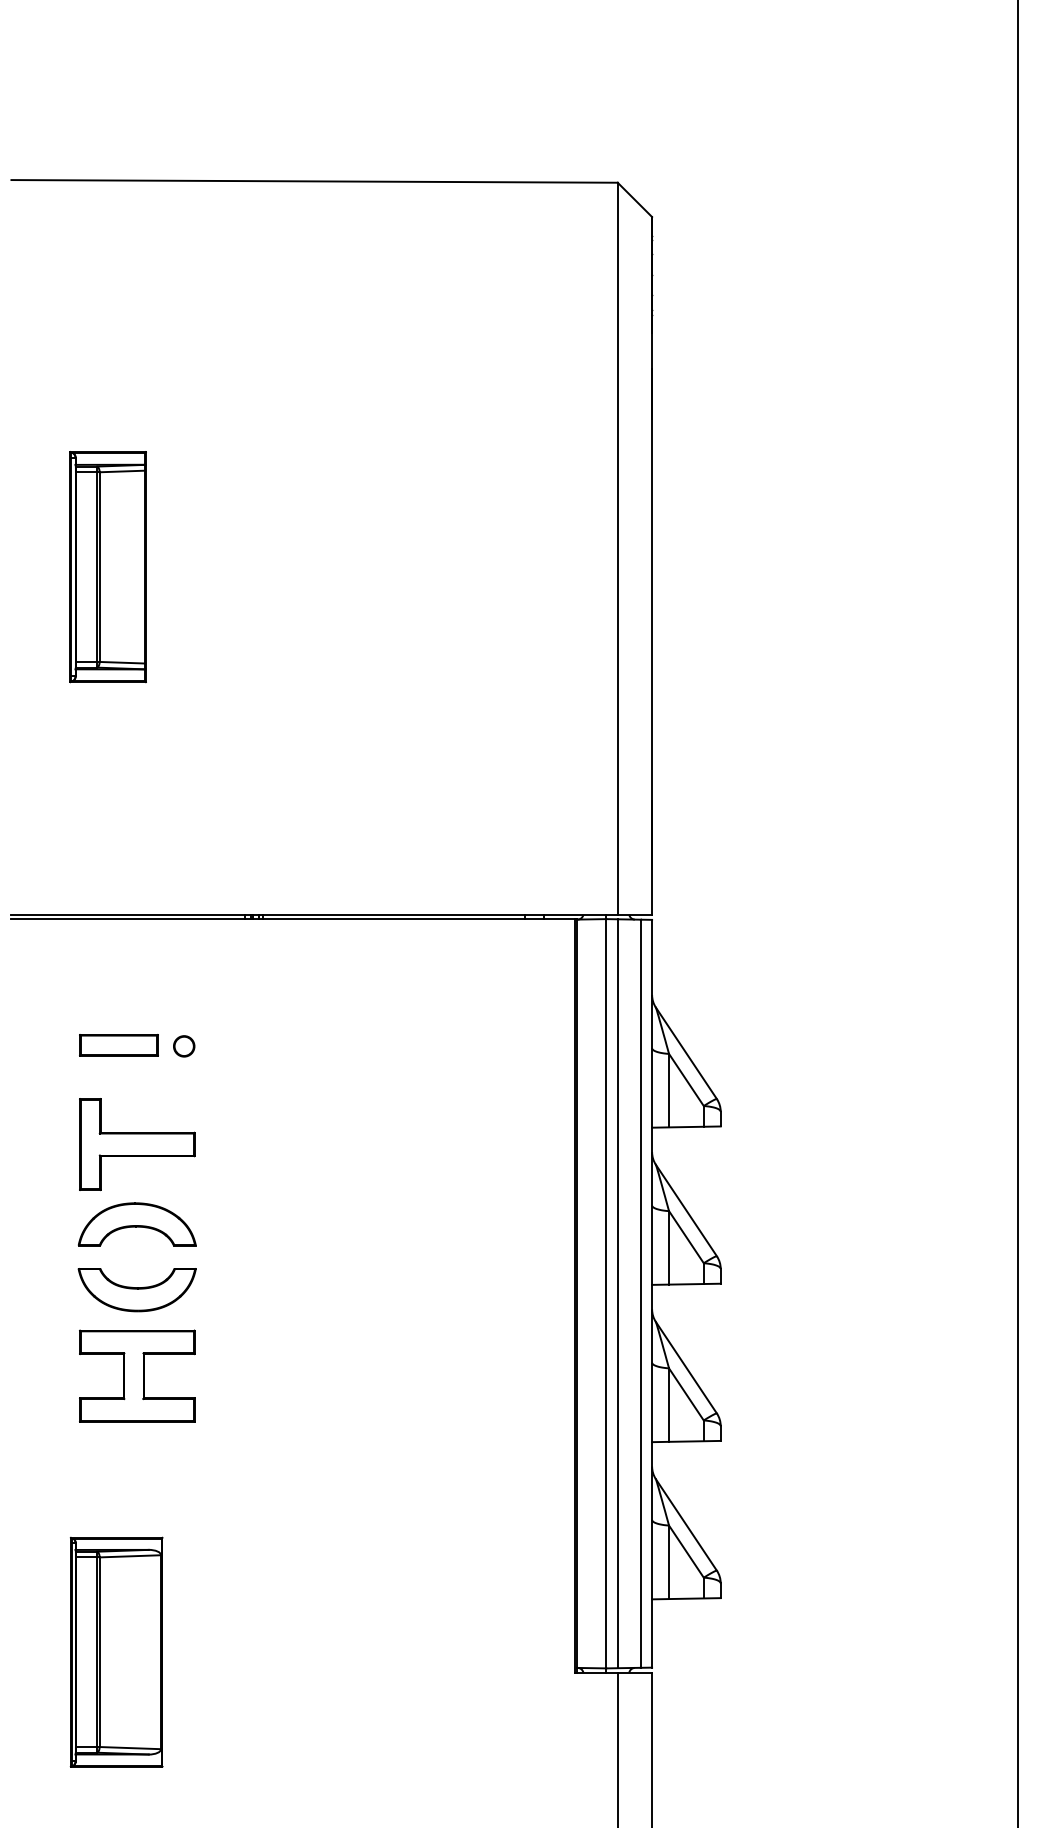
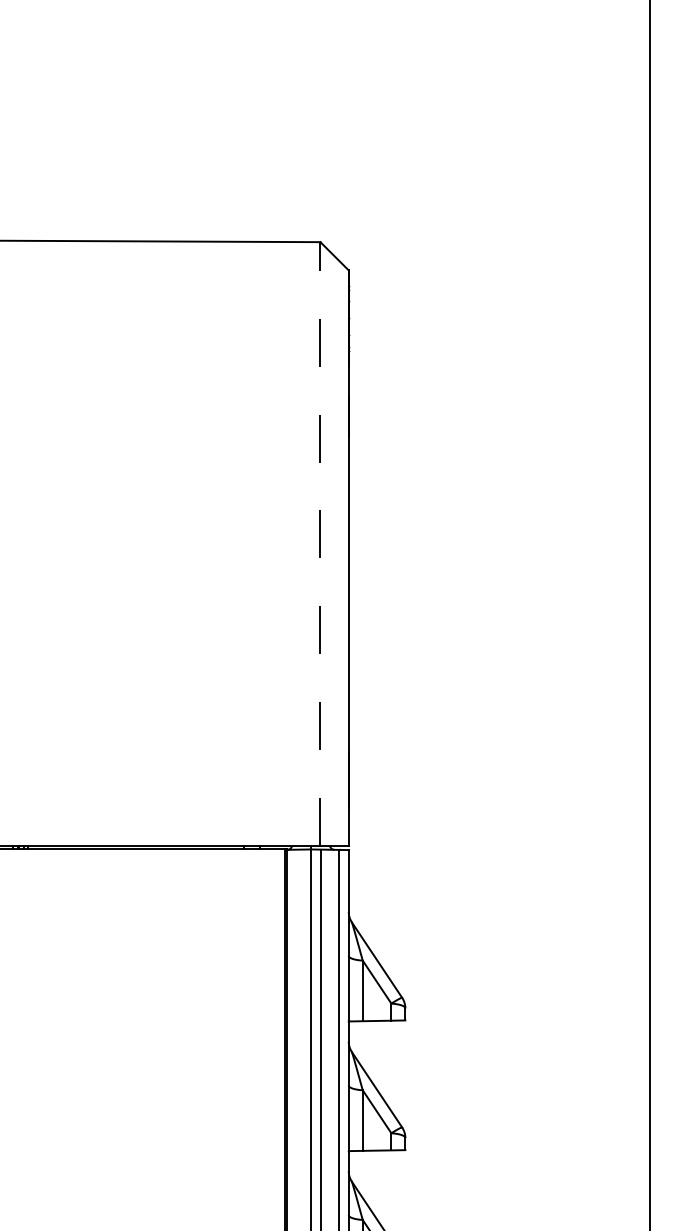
line: (617, 548) -> (320, 543), solid -> dashed

